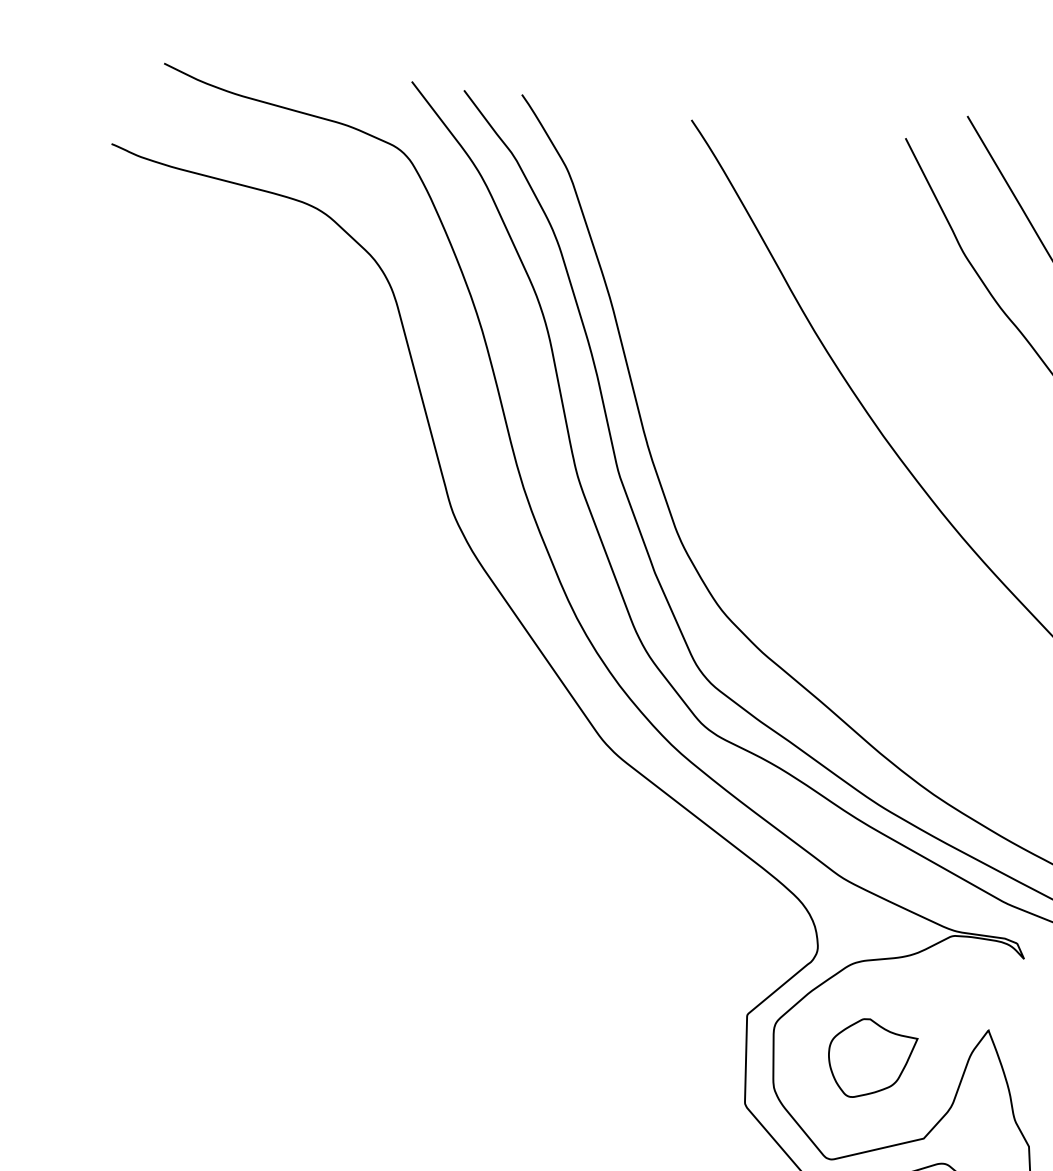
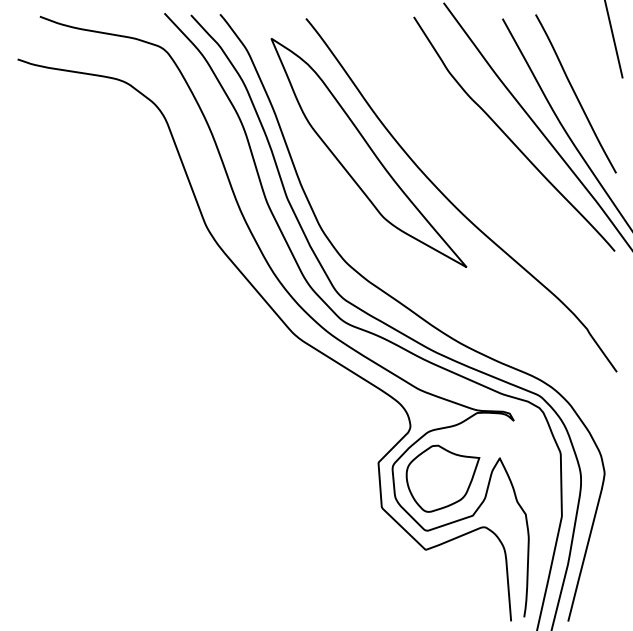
part: (788, 397) -> (368, 152), added
part: (870, 1058) -> (442, 478), size x1.67

